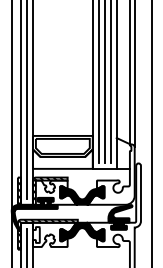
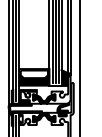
fill: (122, 152) -> (64, 77), added
fill: (63, 158) -> (34, 80), added

